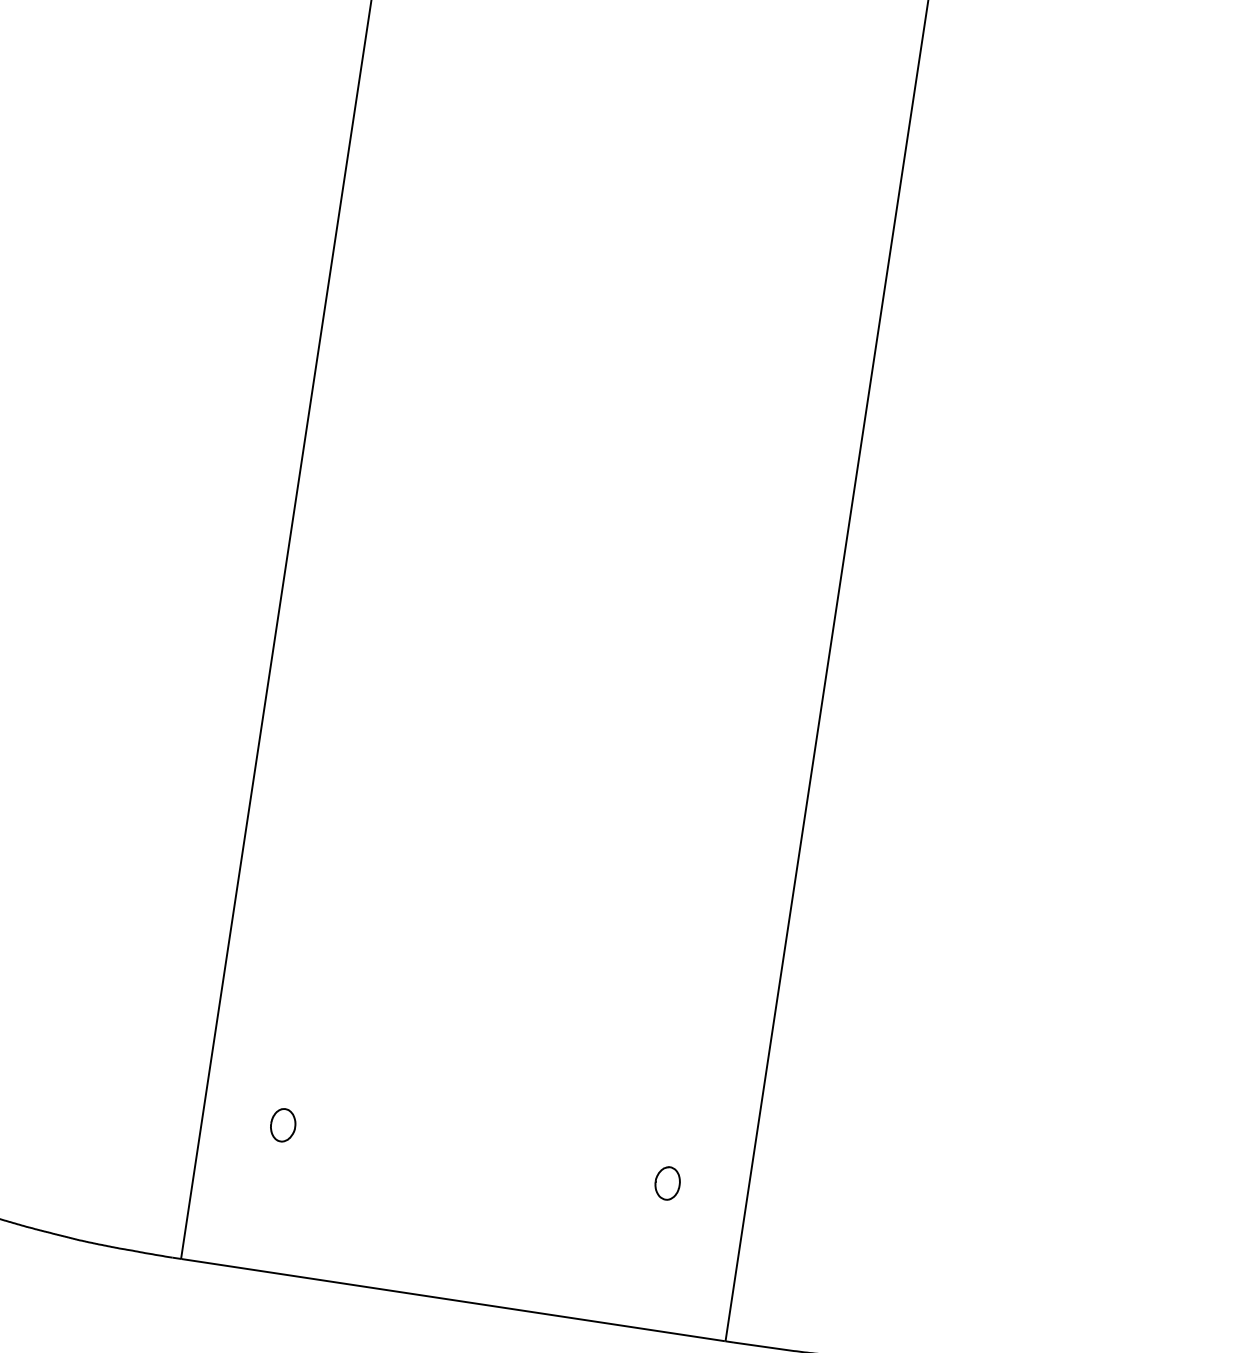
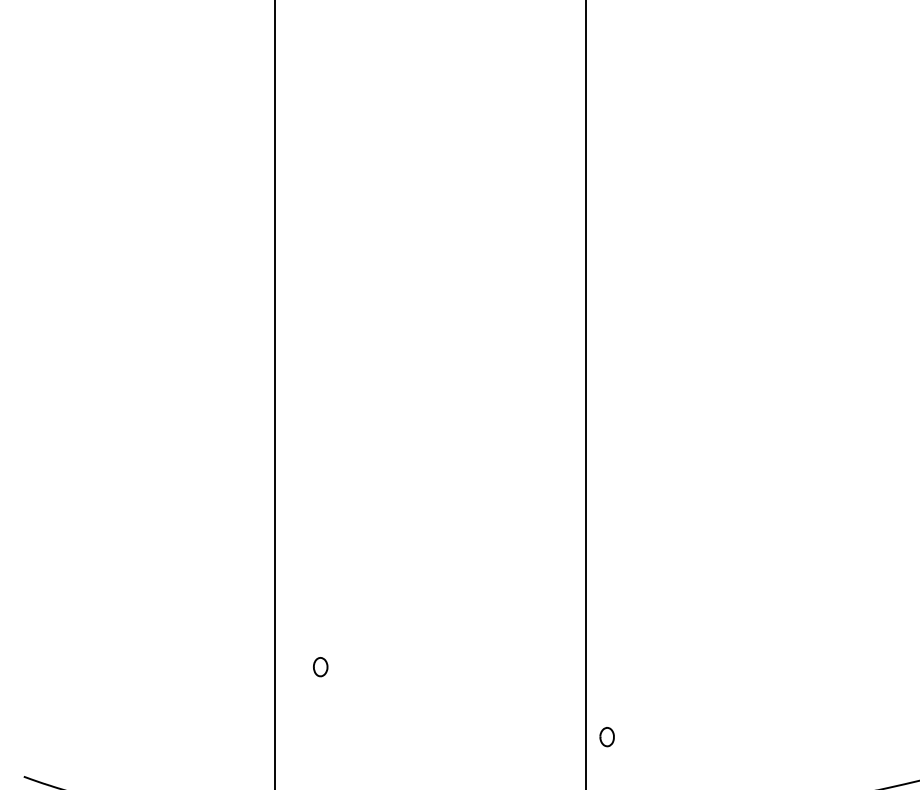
part: (282, 1125) -> (320, 667), moved
part: (666, 1183) -> (606, 737), moved

